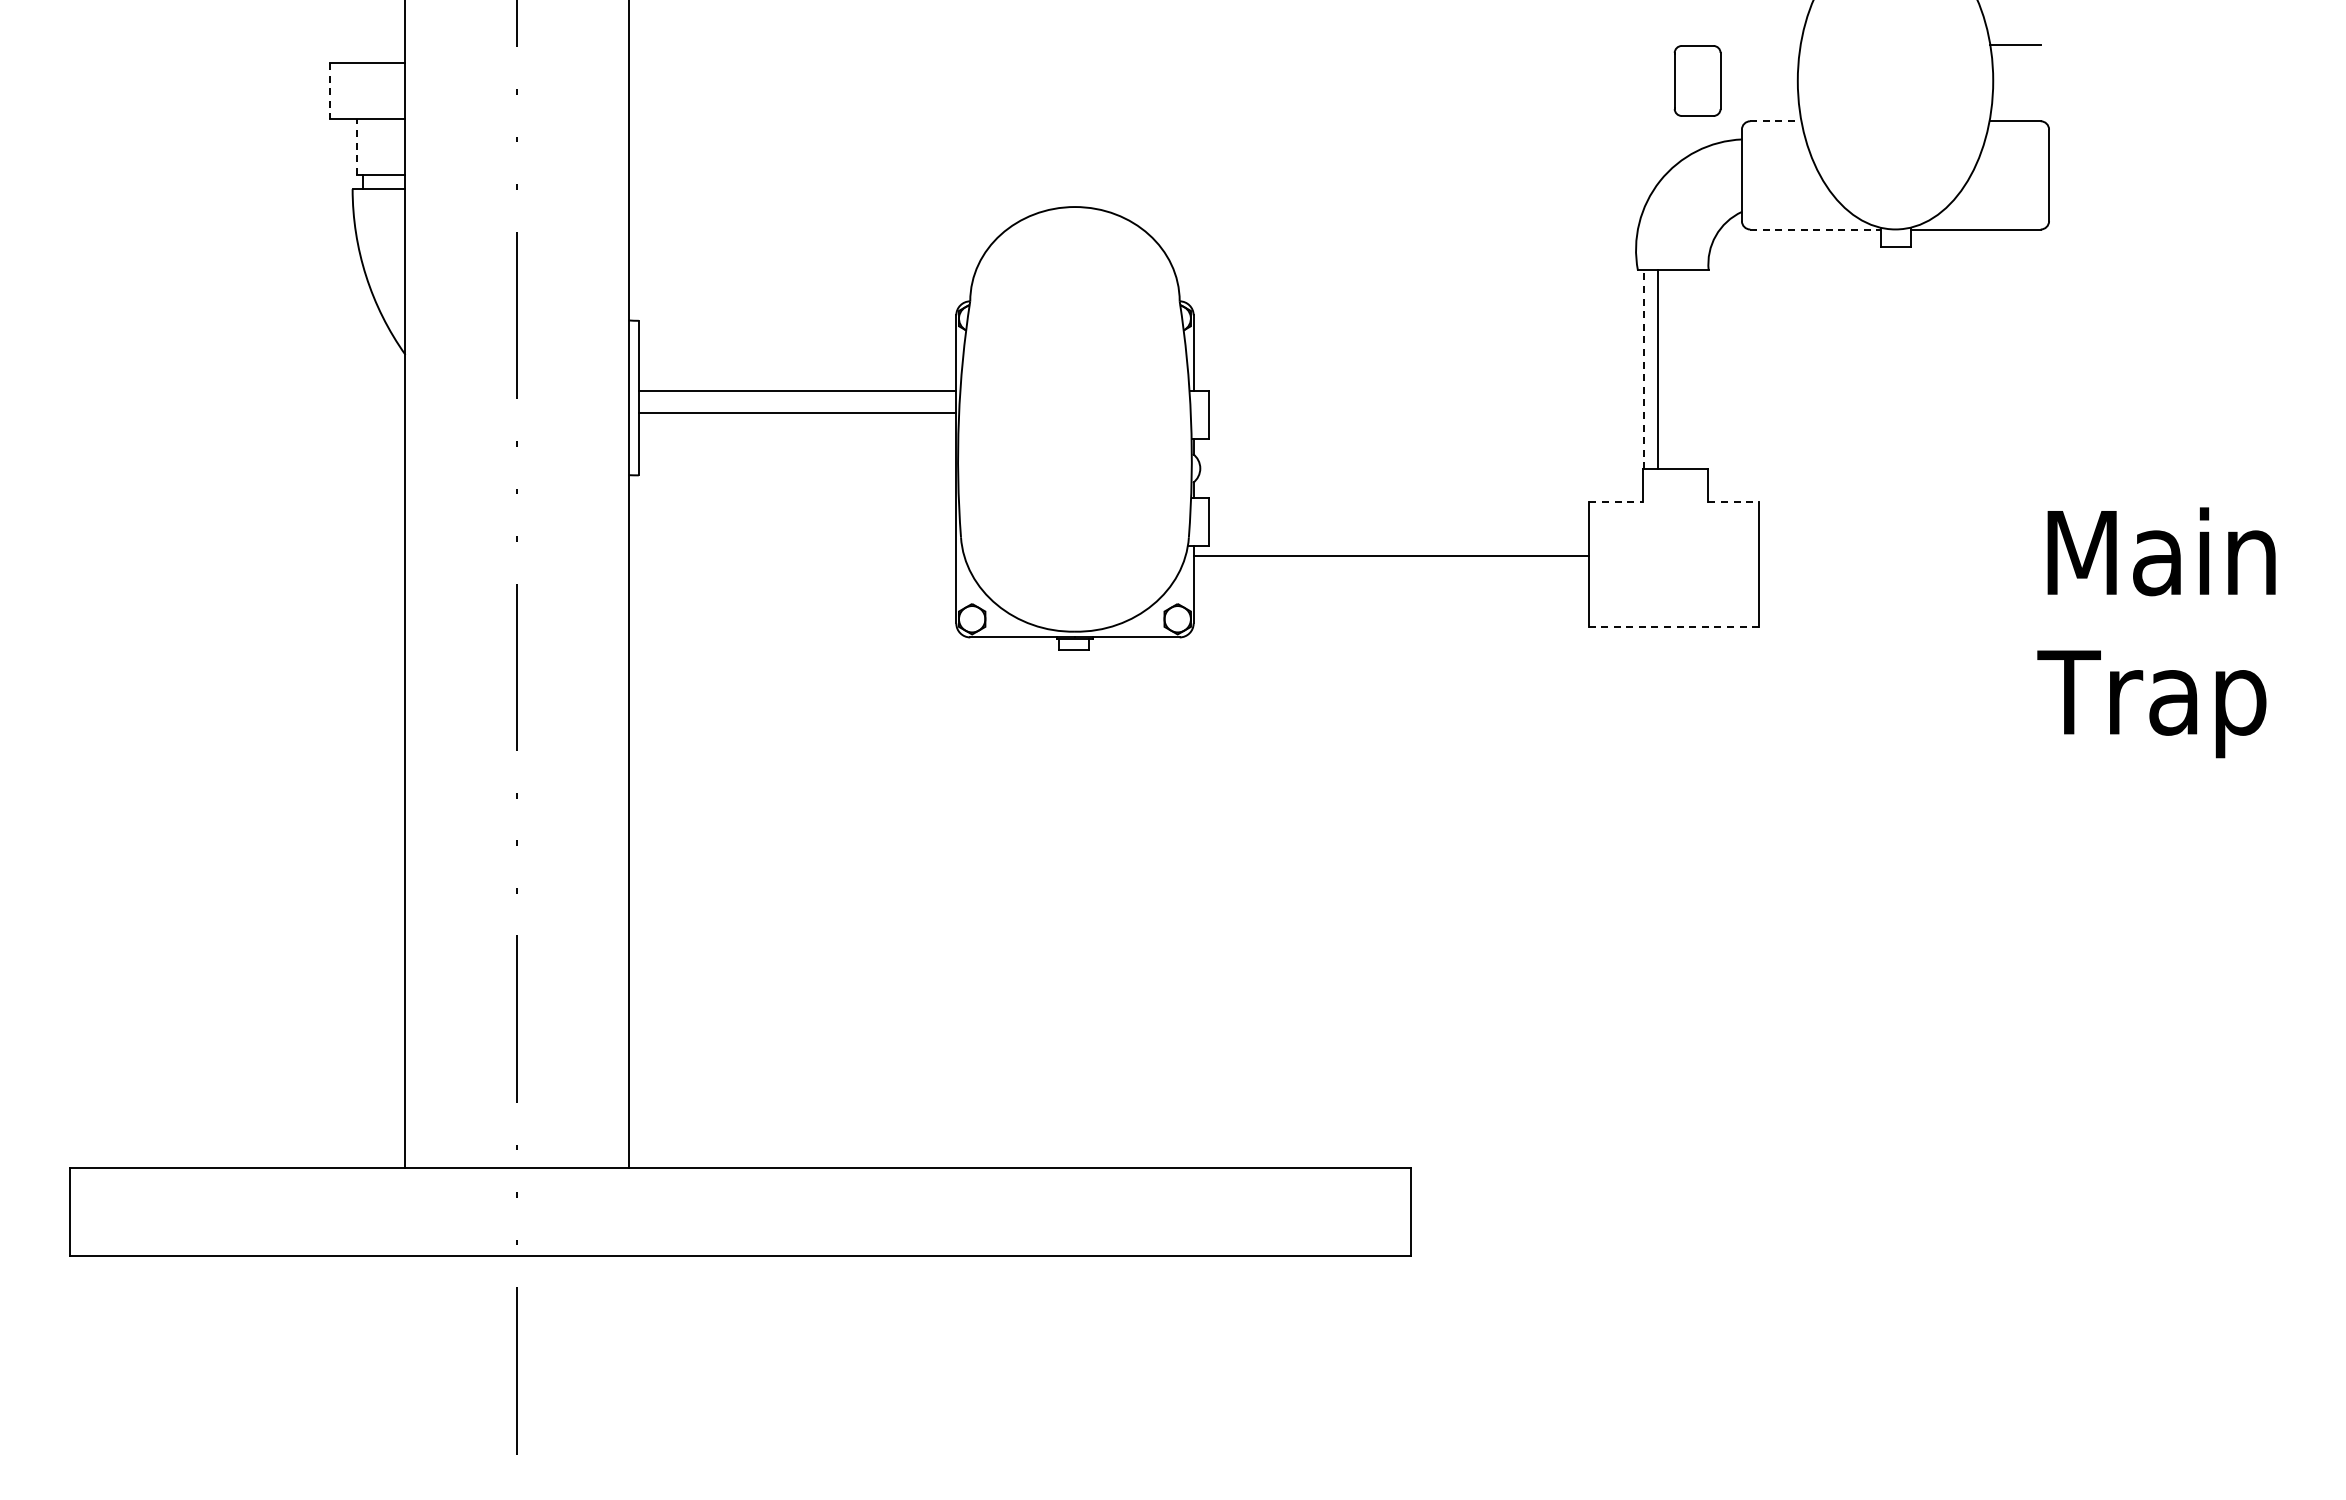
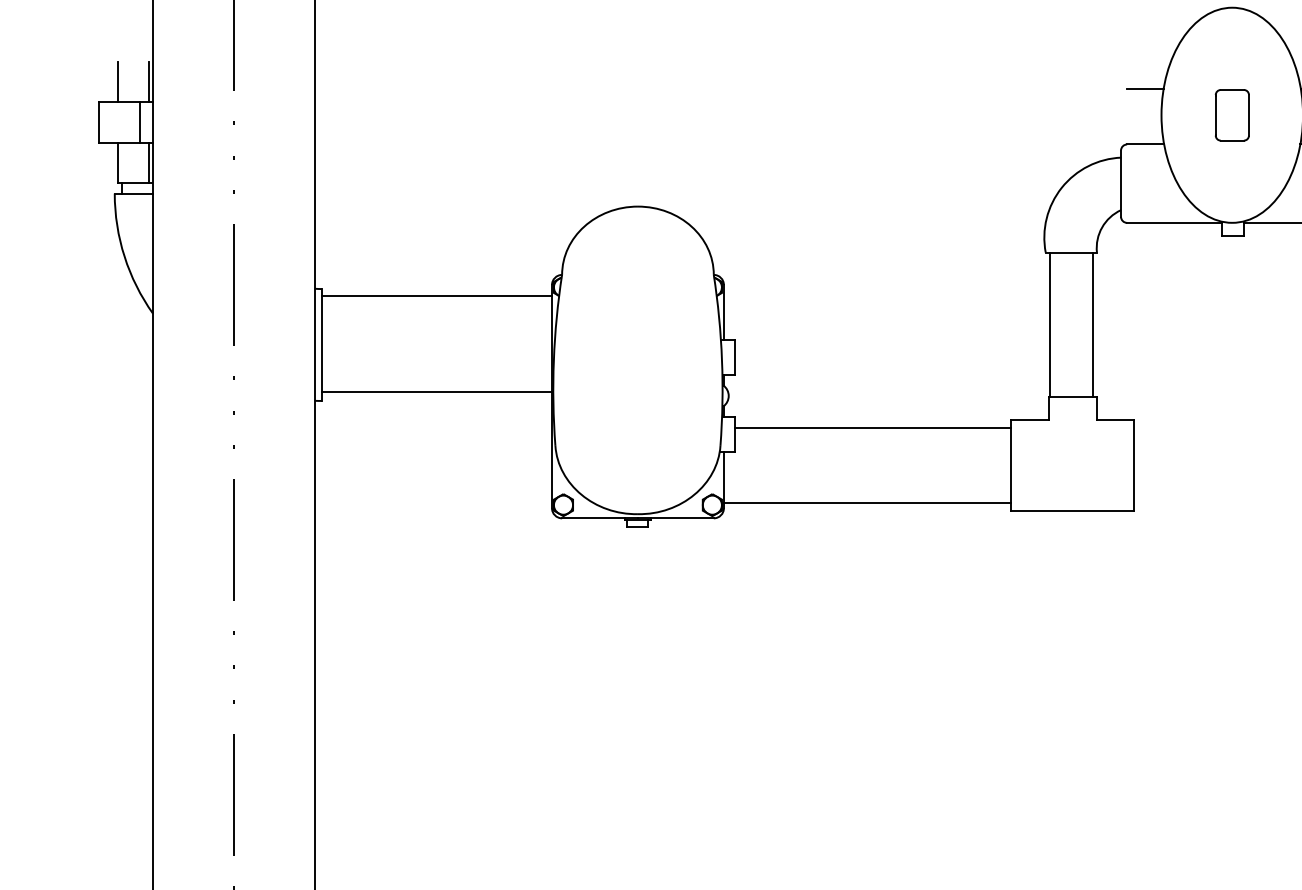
line: (357, 35) -> (118, 82), added
line: (399, 35) -> (148, 82), added
line: (1775, 45) -> (1145, 89), added
part: (1697, 80) -> (1232, 114), moved
line: (387, 90) -> (140, 122), added
line: (330, 91) -> (98, 122), dashed -> solid
line: (1775, 121) -> (1145, 144), dashed -> solid
line: (357, 146) -> (118, 162), dashed -> solid
line: (399, 146) -> (148, 162), added
line: (1815, 229) -> (1174, 222), dashed -> solid
line: (1644, 369) -> (1050, 324), dashed -> solid
line: (1657, 369) -> (1092, 324), moved
line: (797, 390) -> (436, 296), moved
line: (797, 413) -> (436, 392), moved
line: (1616, 502) -> (1030, 420), dashed -> solid
line: (1734, 502) -> (1115, 420), dashed -> solid
line: (1398, 513) -> (872, 428), added
line: (1391, 555) -> (867, 502), moved
line: (1674, 626) -> (1072, 510), dashed -> solid

